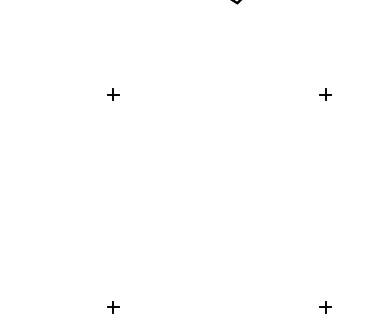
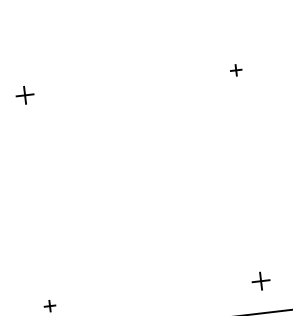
part: (113, 94) -> (25, 94), size x1.6
part: (325, 307) -> (260, 281), size x1.6

